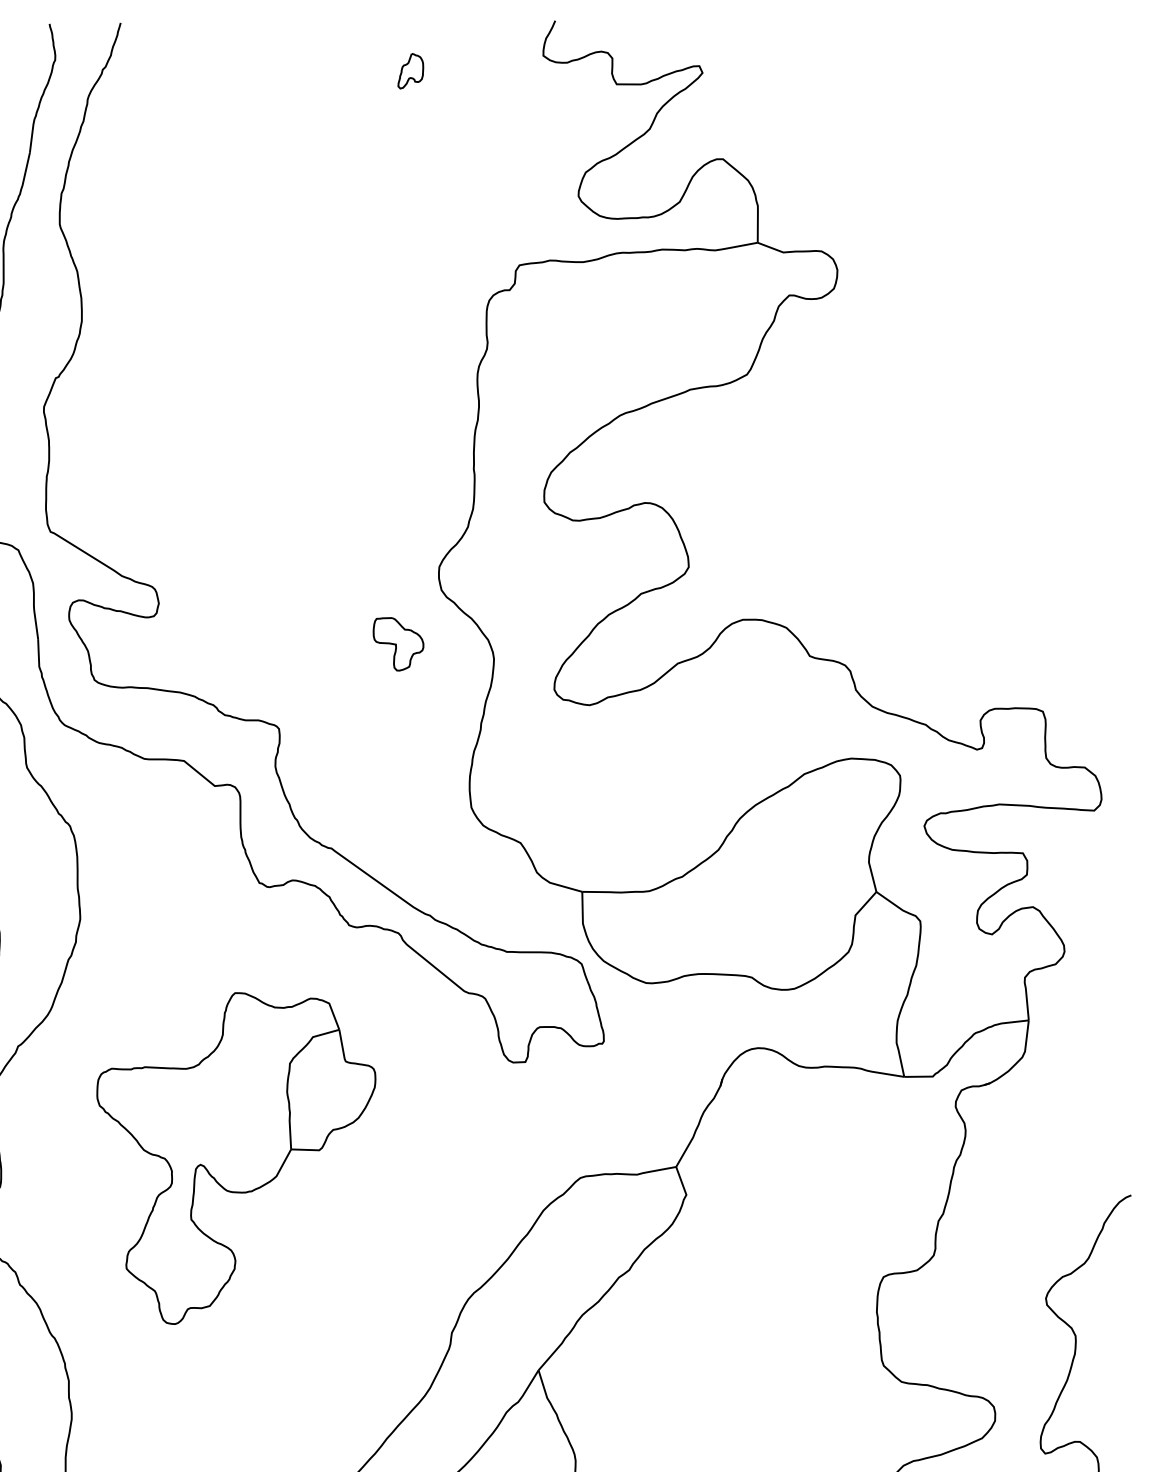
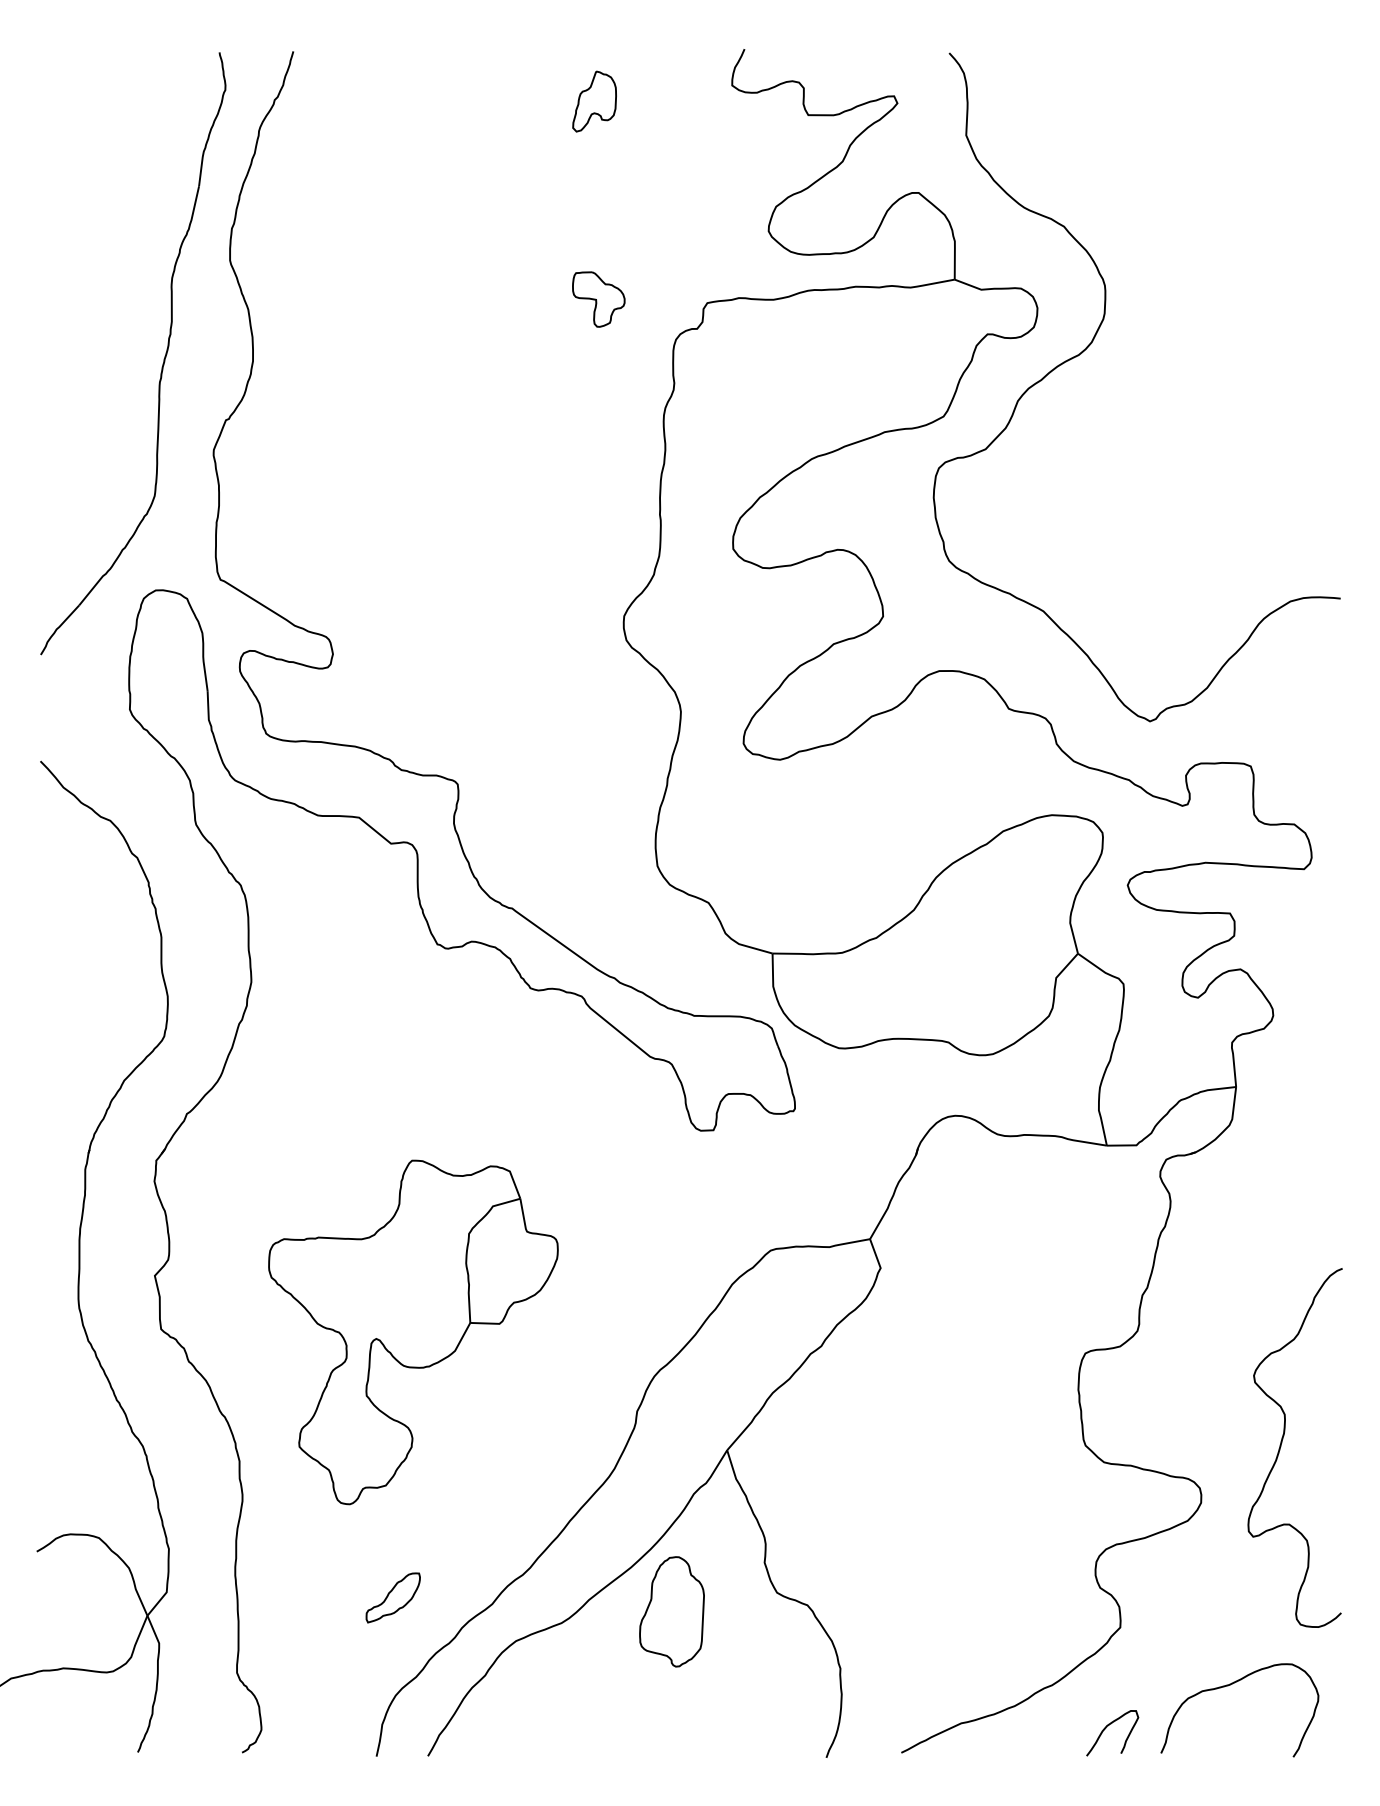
part: (410, 71) -> (594, 101), size x1.67
curve: (889, 305) -> (1091, 344), added
part: (398, 644) -> (598, 299), moved
part: (236, 1158) -> (413, 1332), moved

